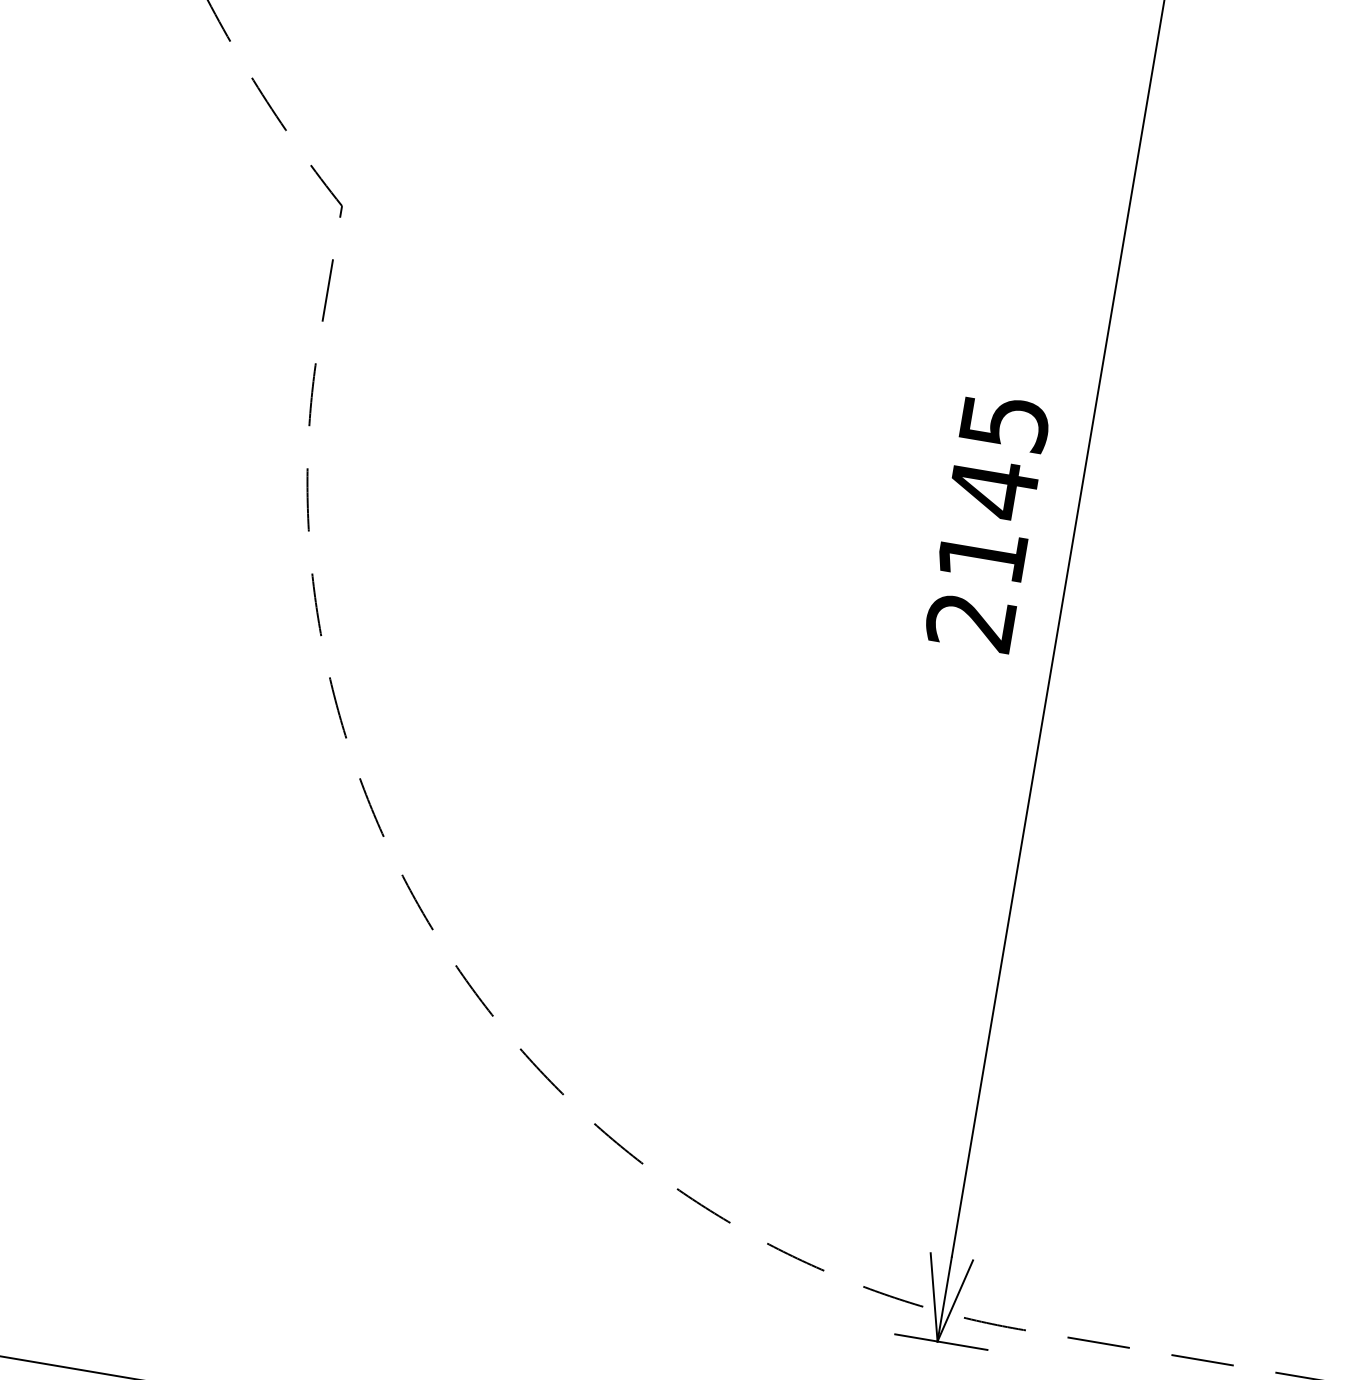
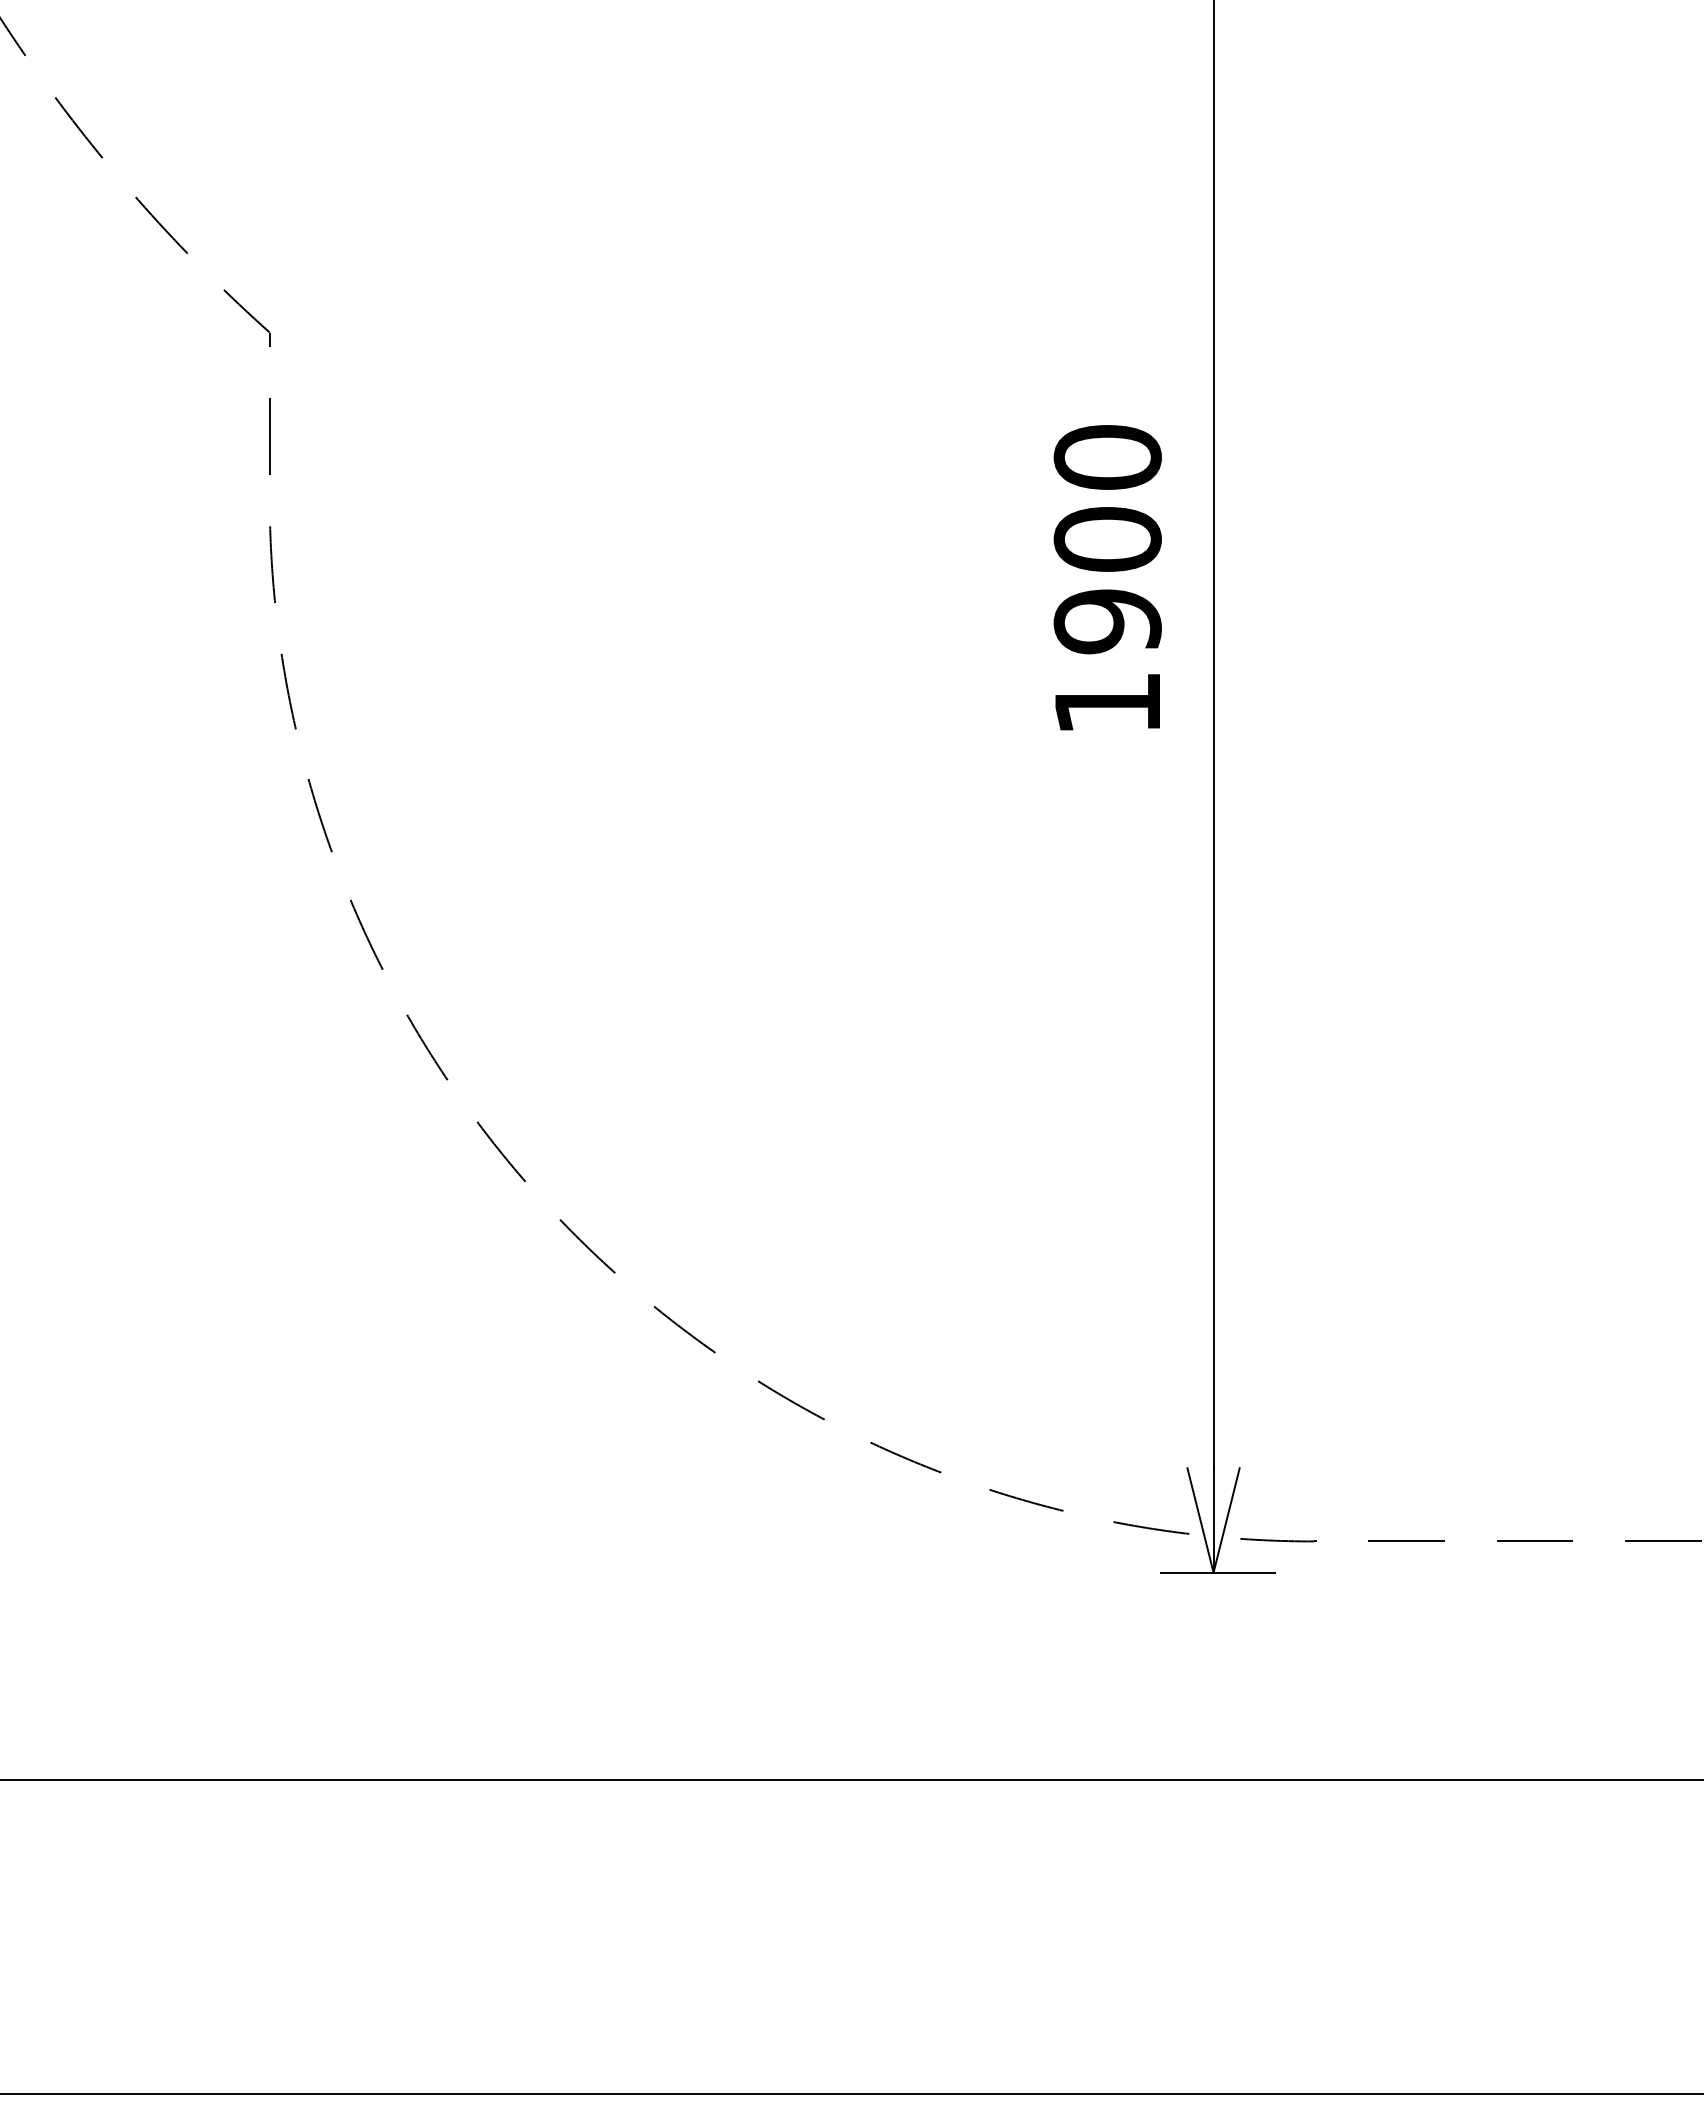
text: (987, 521) -> (1107, 579), 2145 -> 1900

